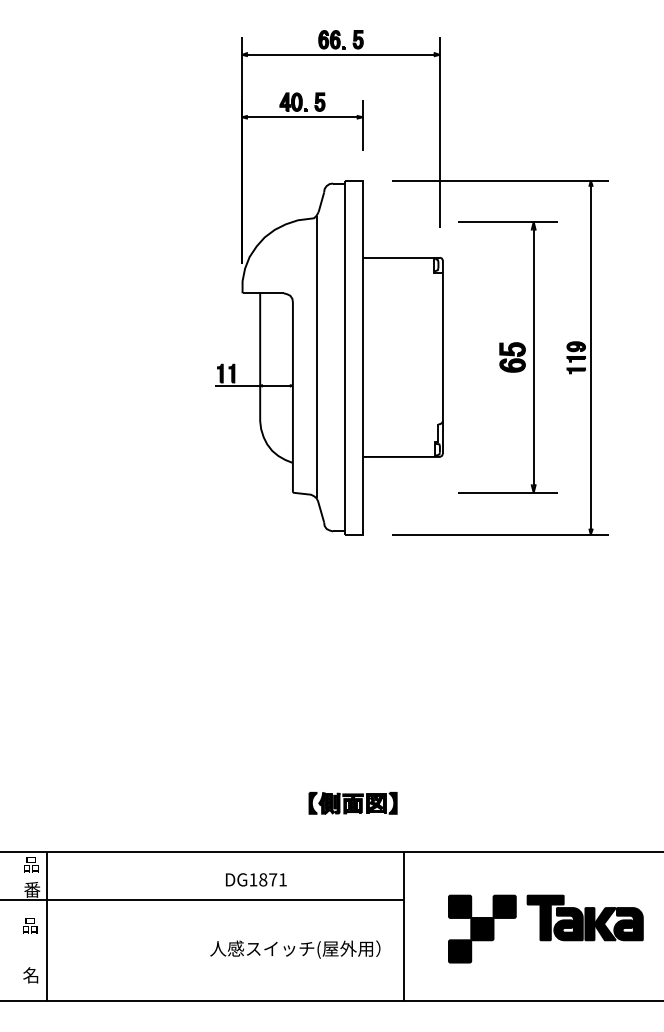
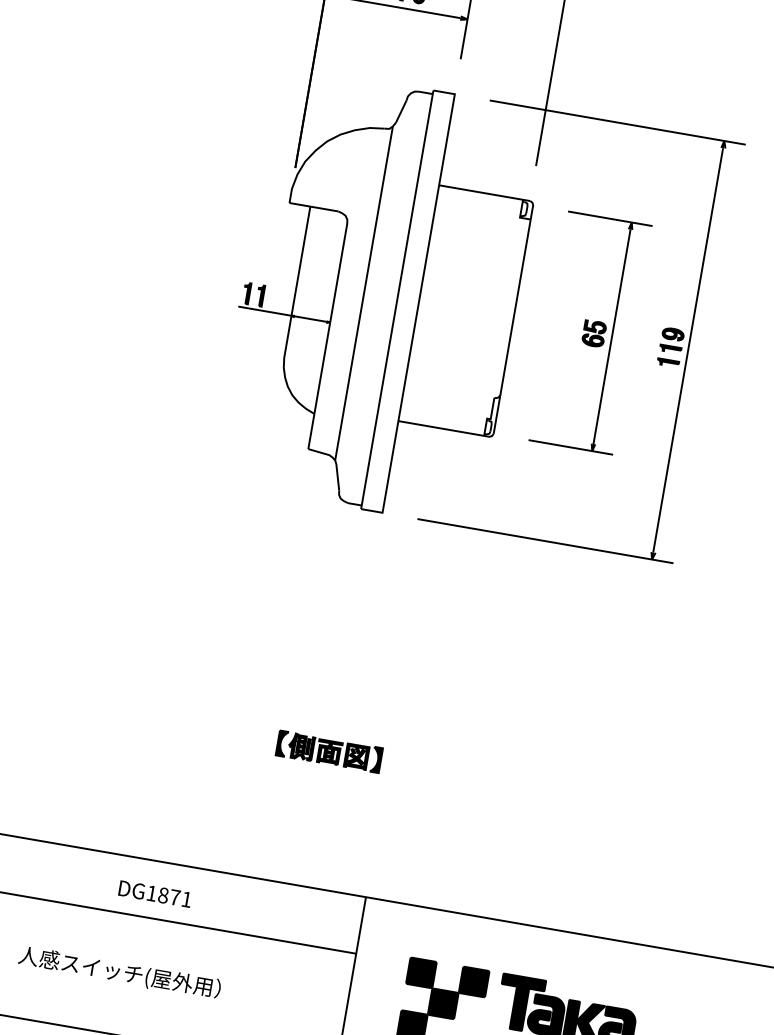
part: (507, 357) -> (589, 333), size x0.71
part: (352, 803) -> (328, 751), moved
part: (256, 879) -> (155, 893), moved
part: (295, 949) -> (119, 972), moved

